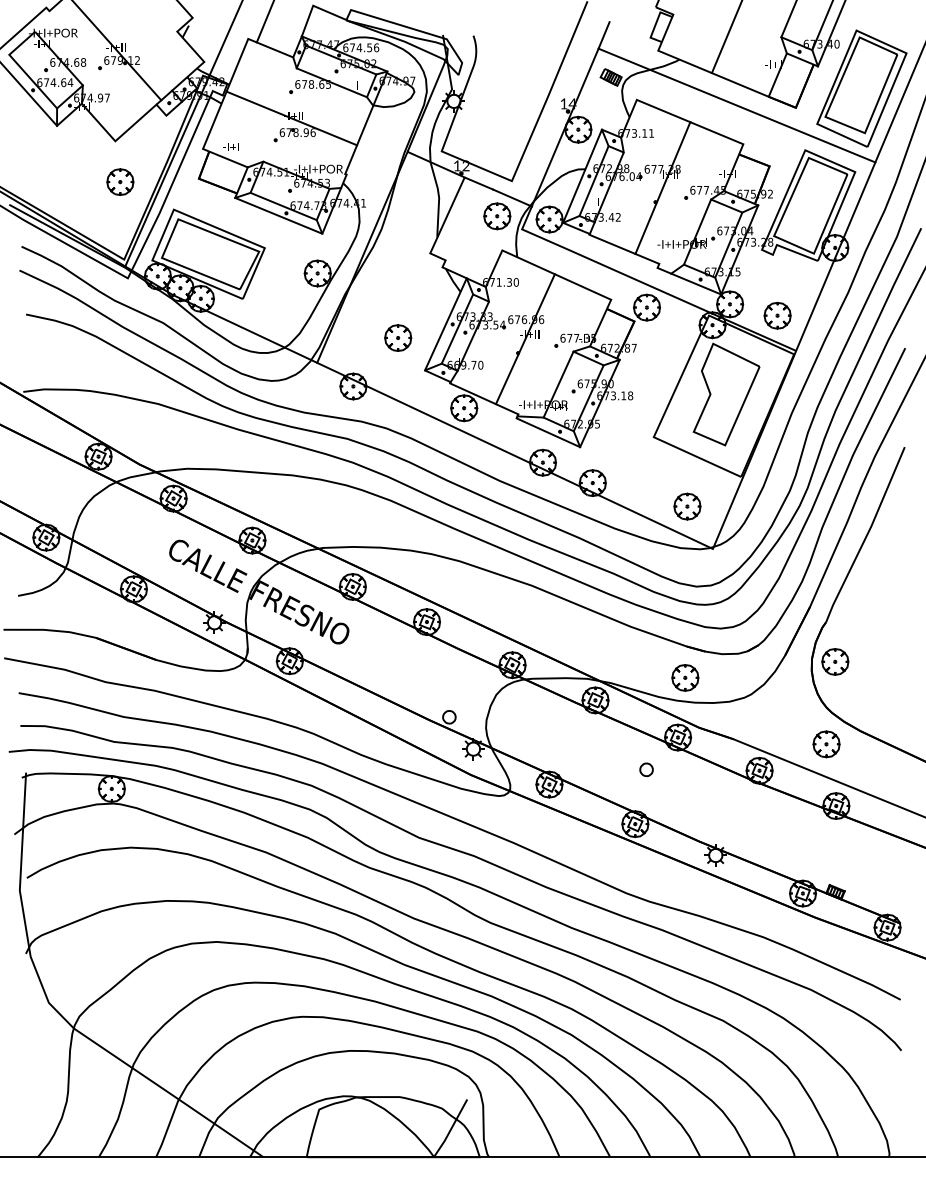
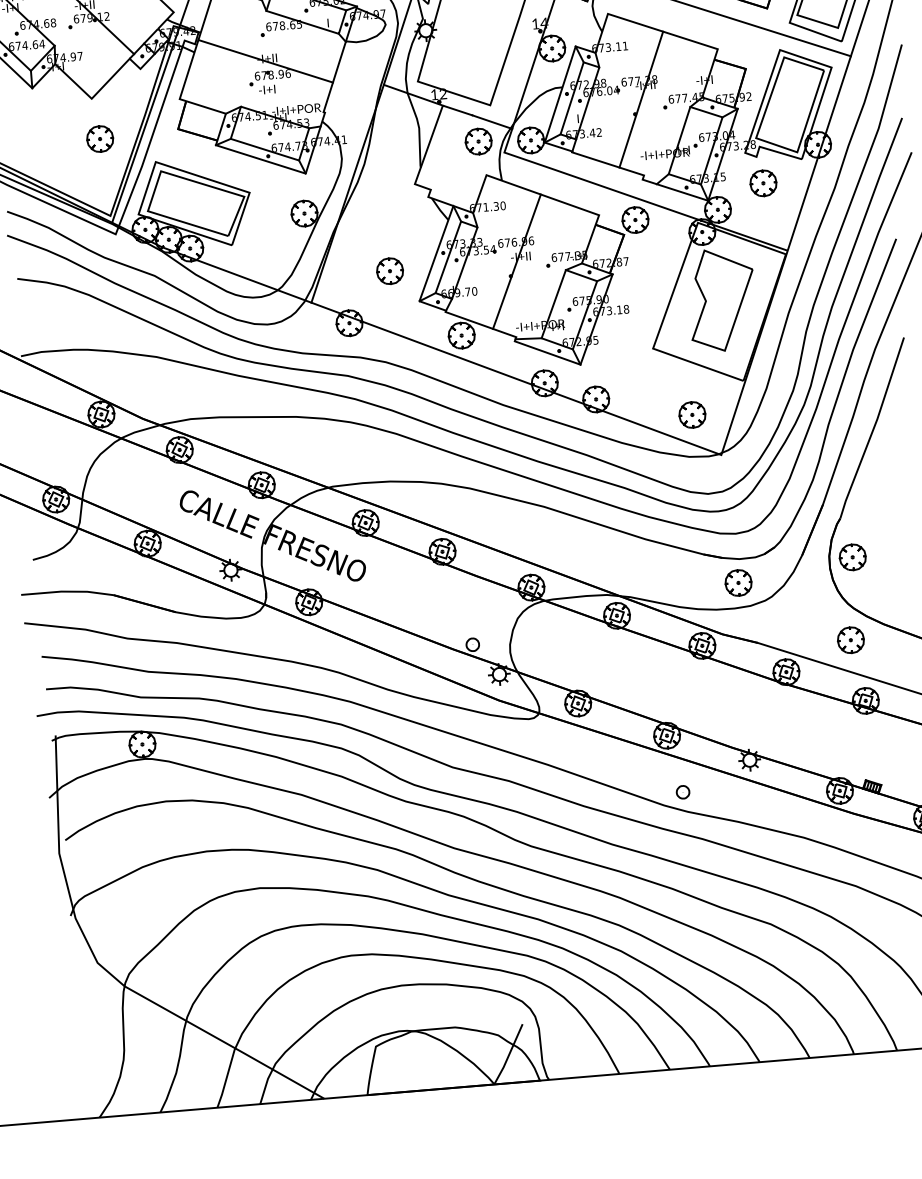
text: (230, 146) -> (266, 89), moved
part: (777, 315) -> (763, 183), moved
part: (685, 677) -> (738, 582), moved
part: (646, 769) -> (682, 791), moved

